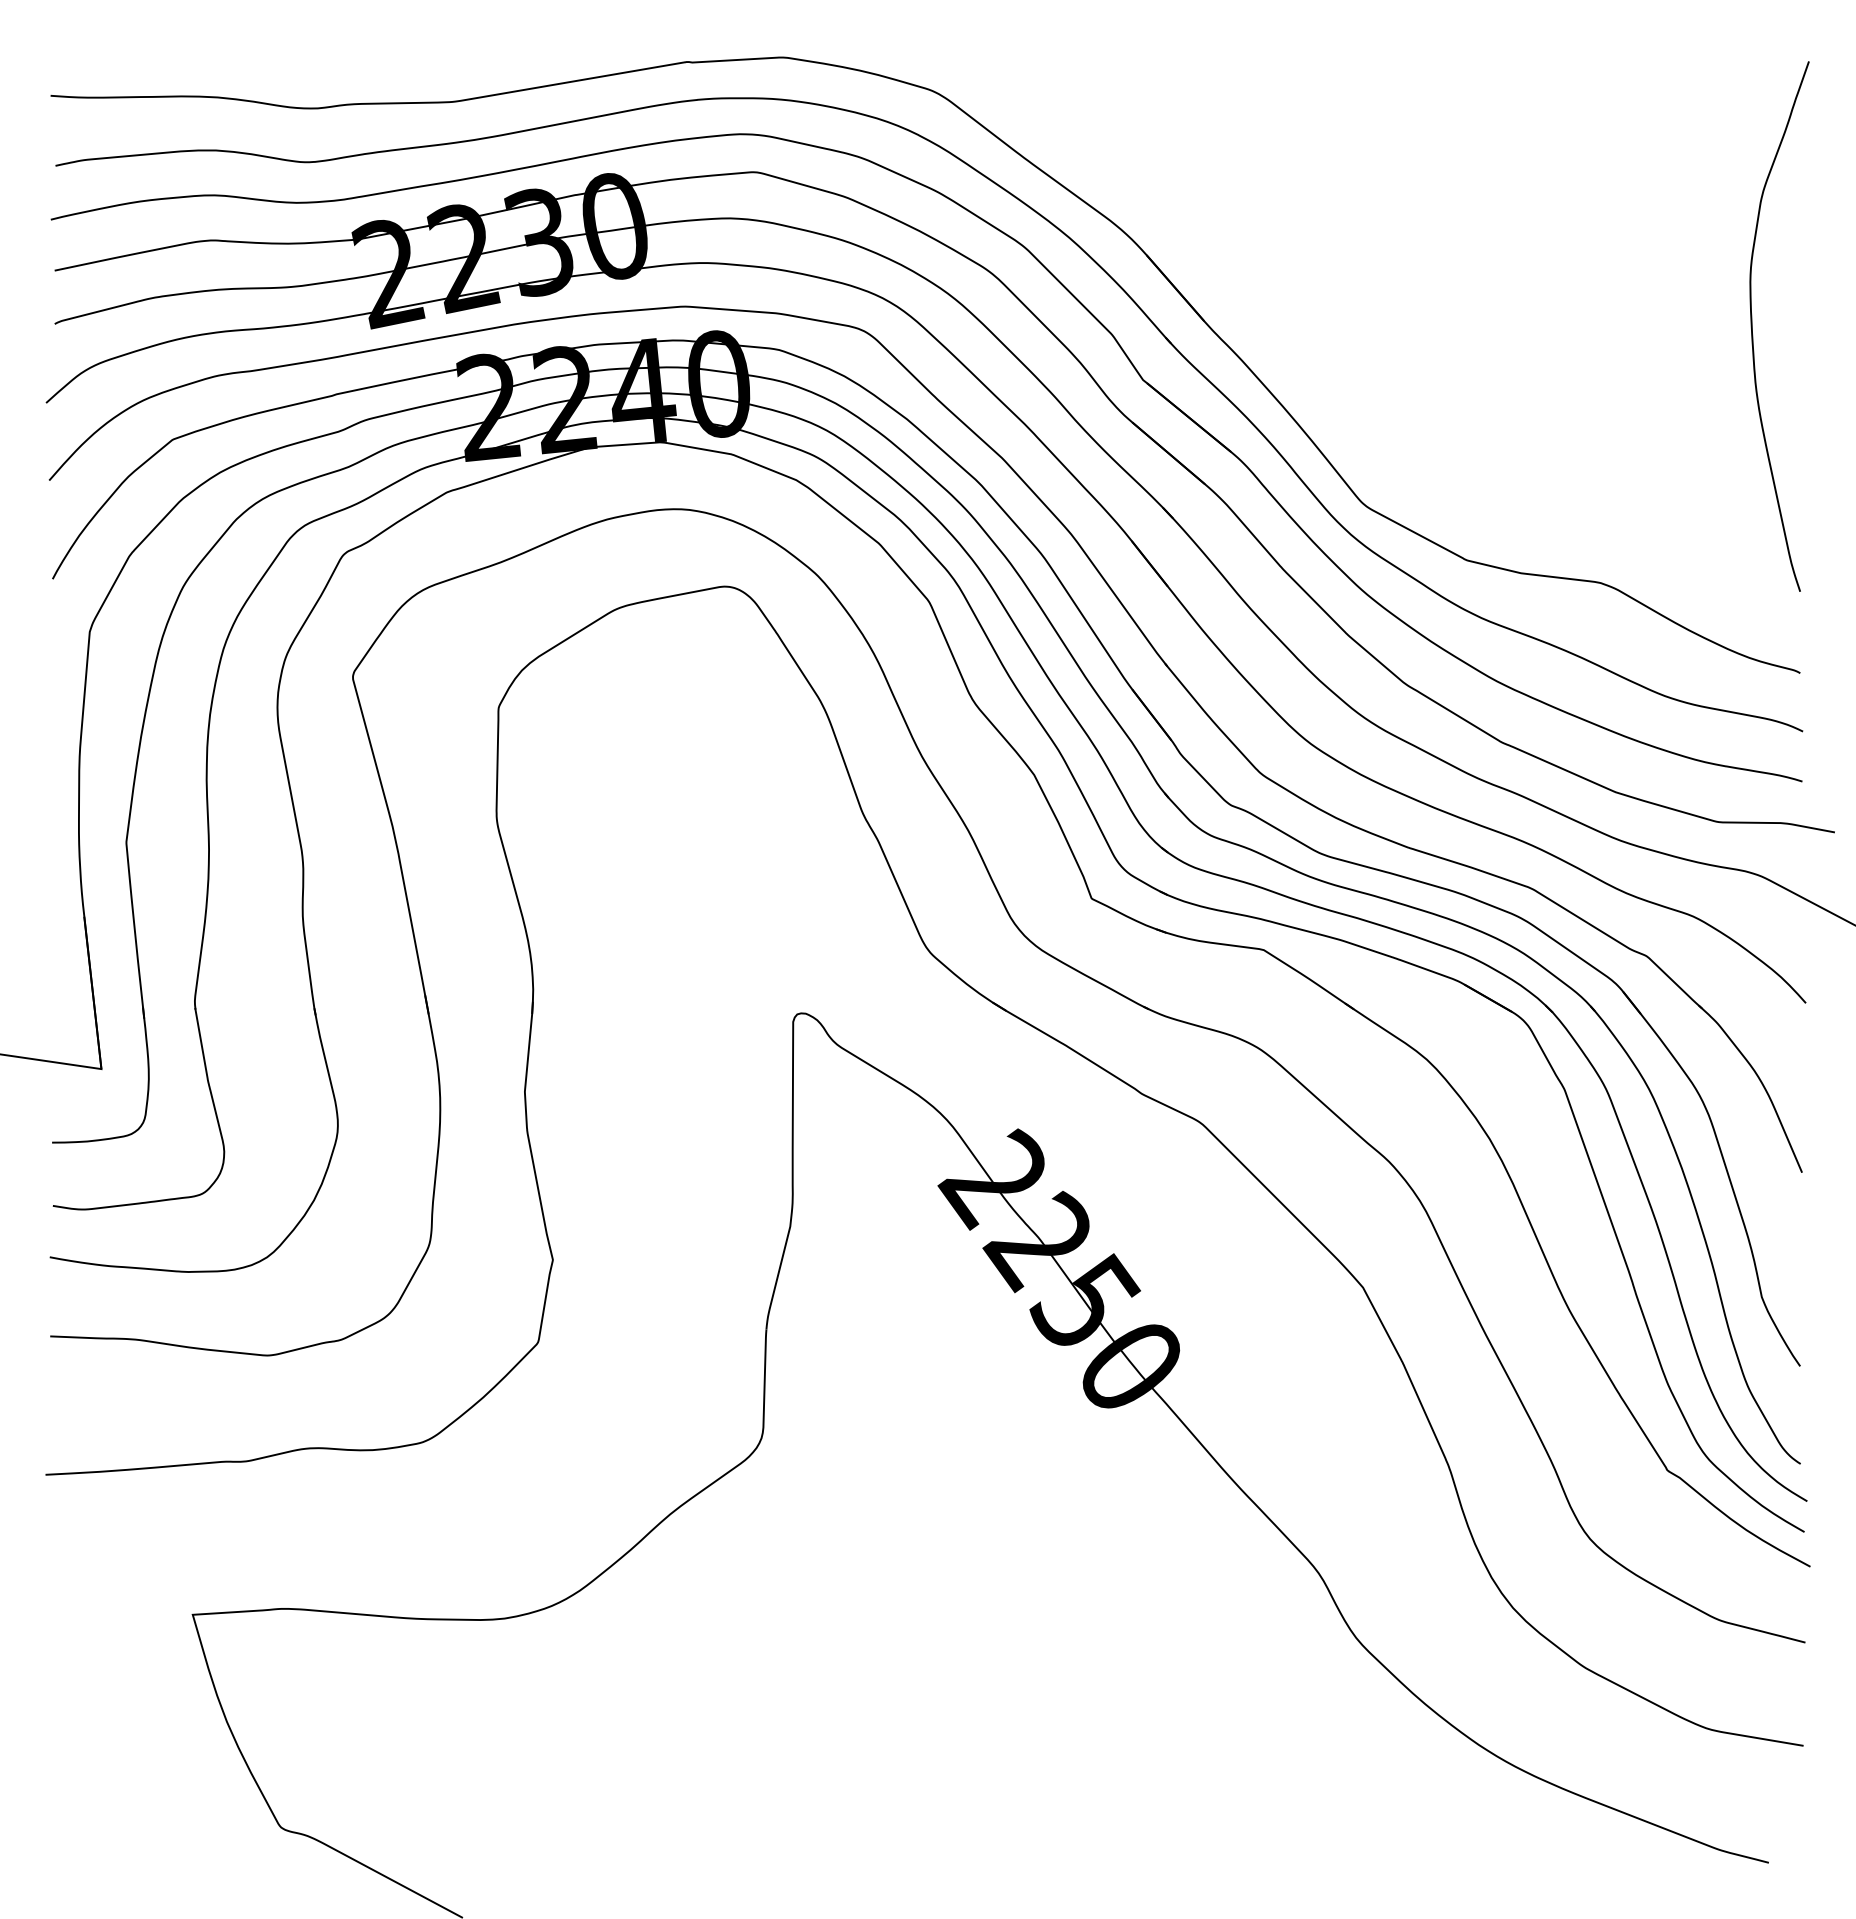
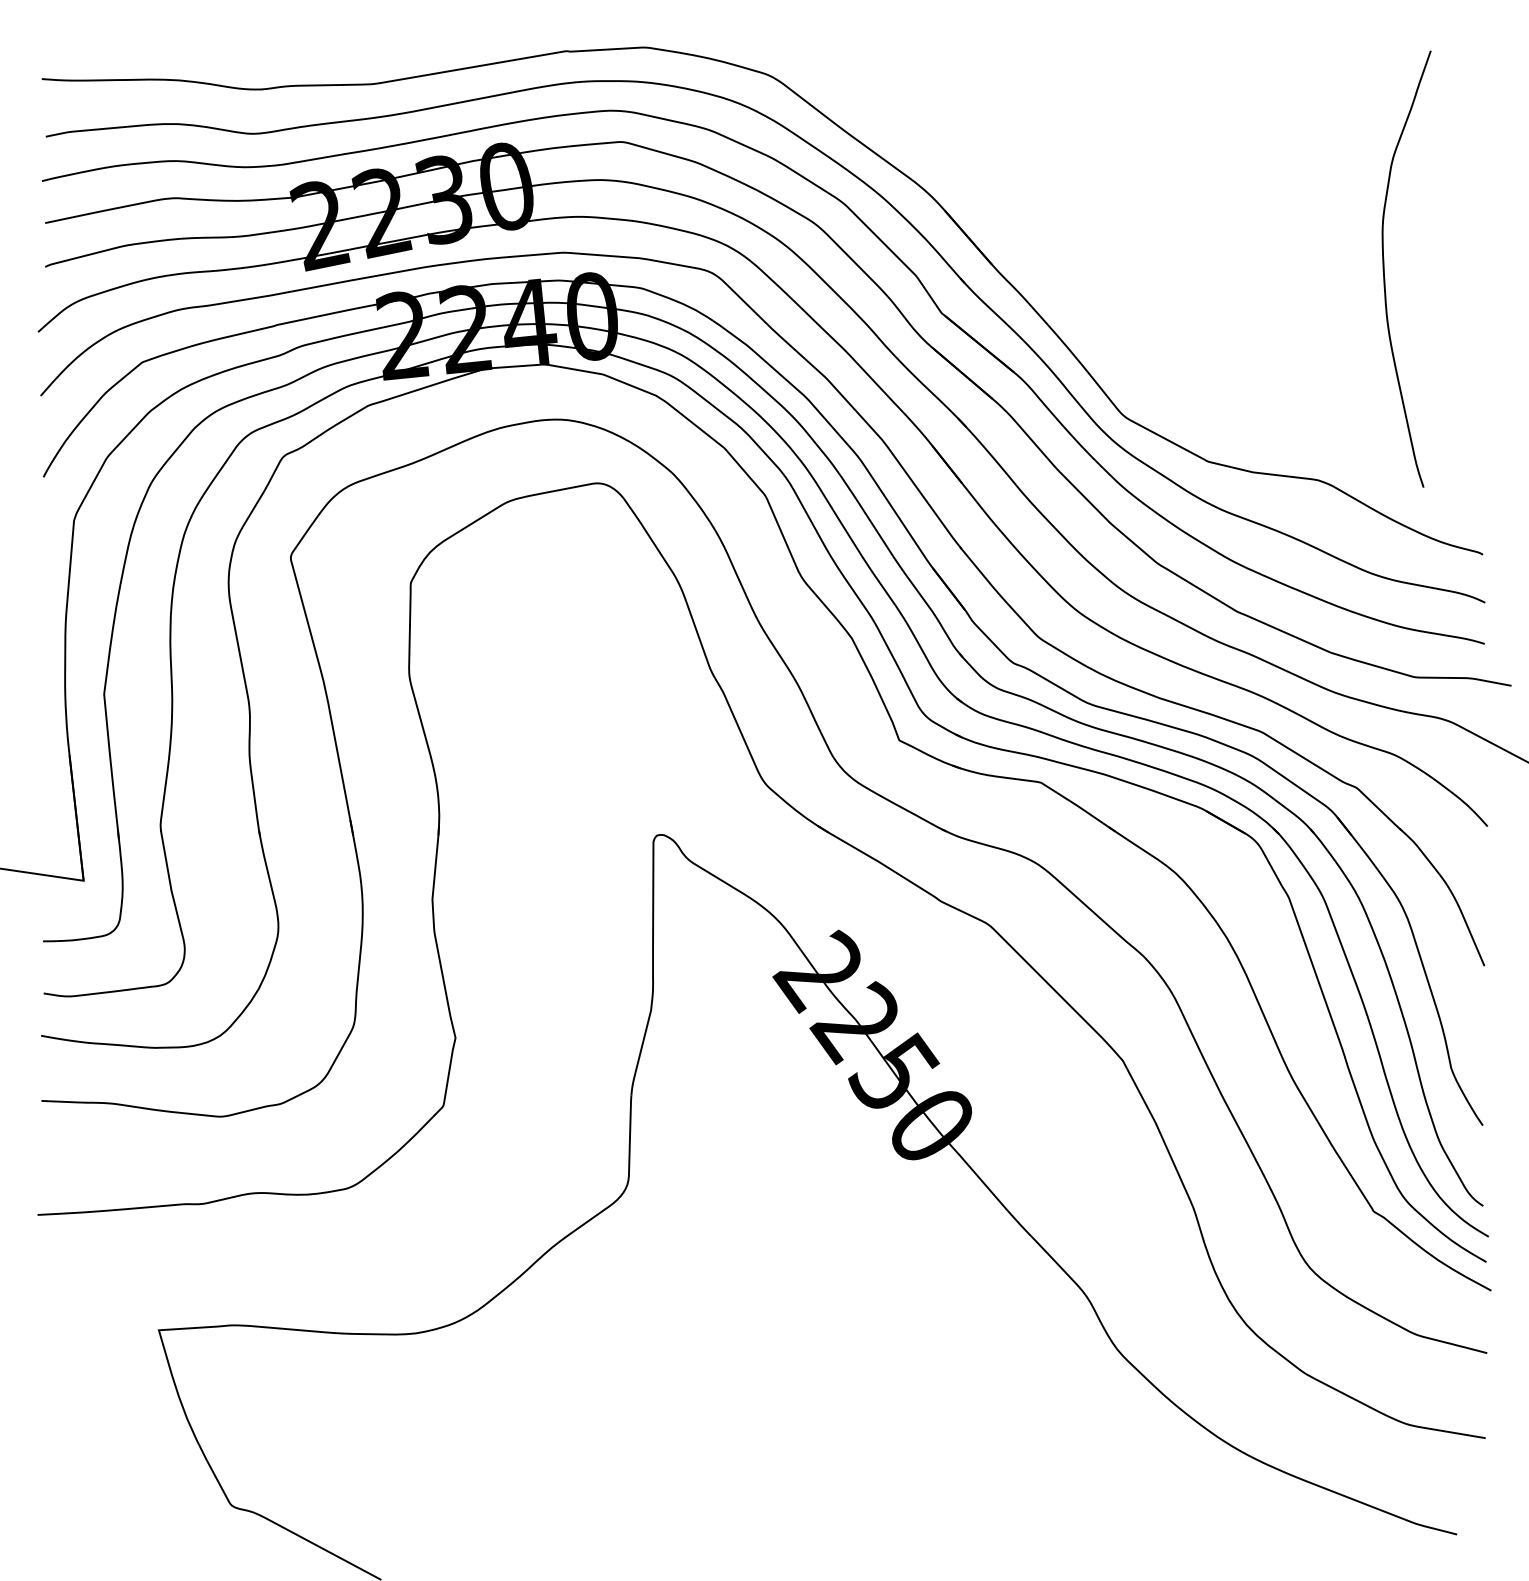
curve: (1752, 326) -> (1384, 269), moved

